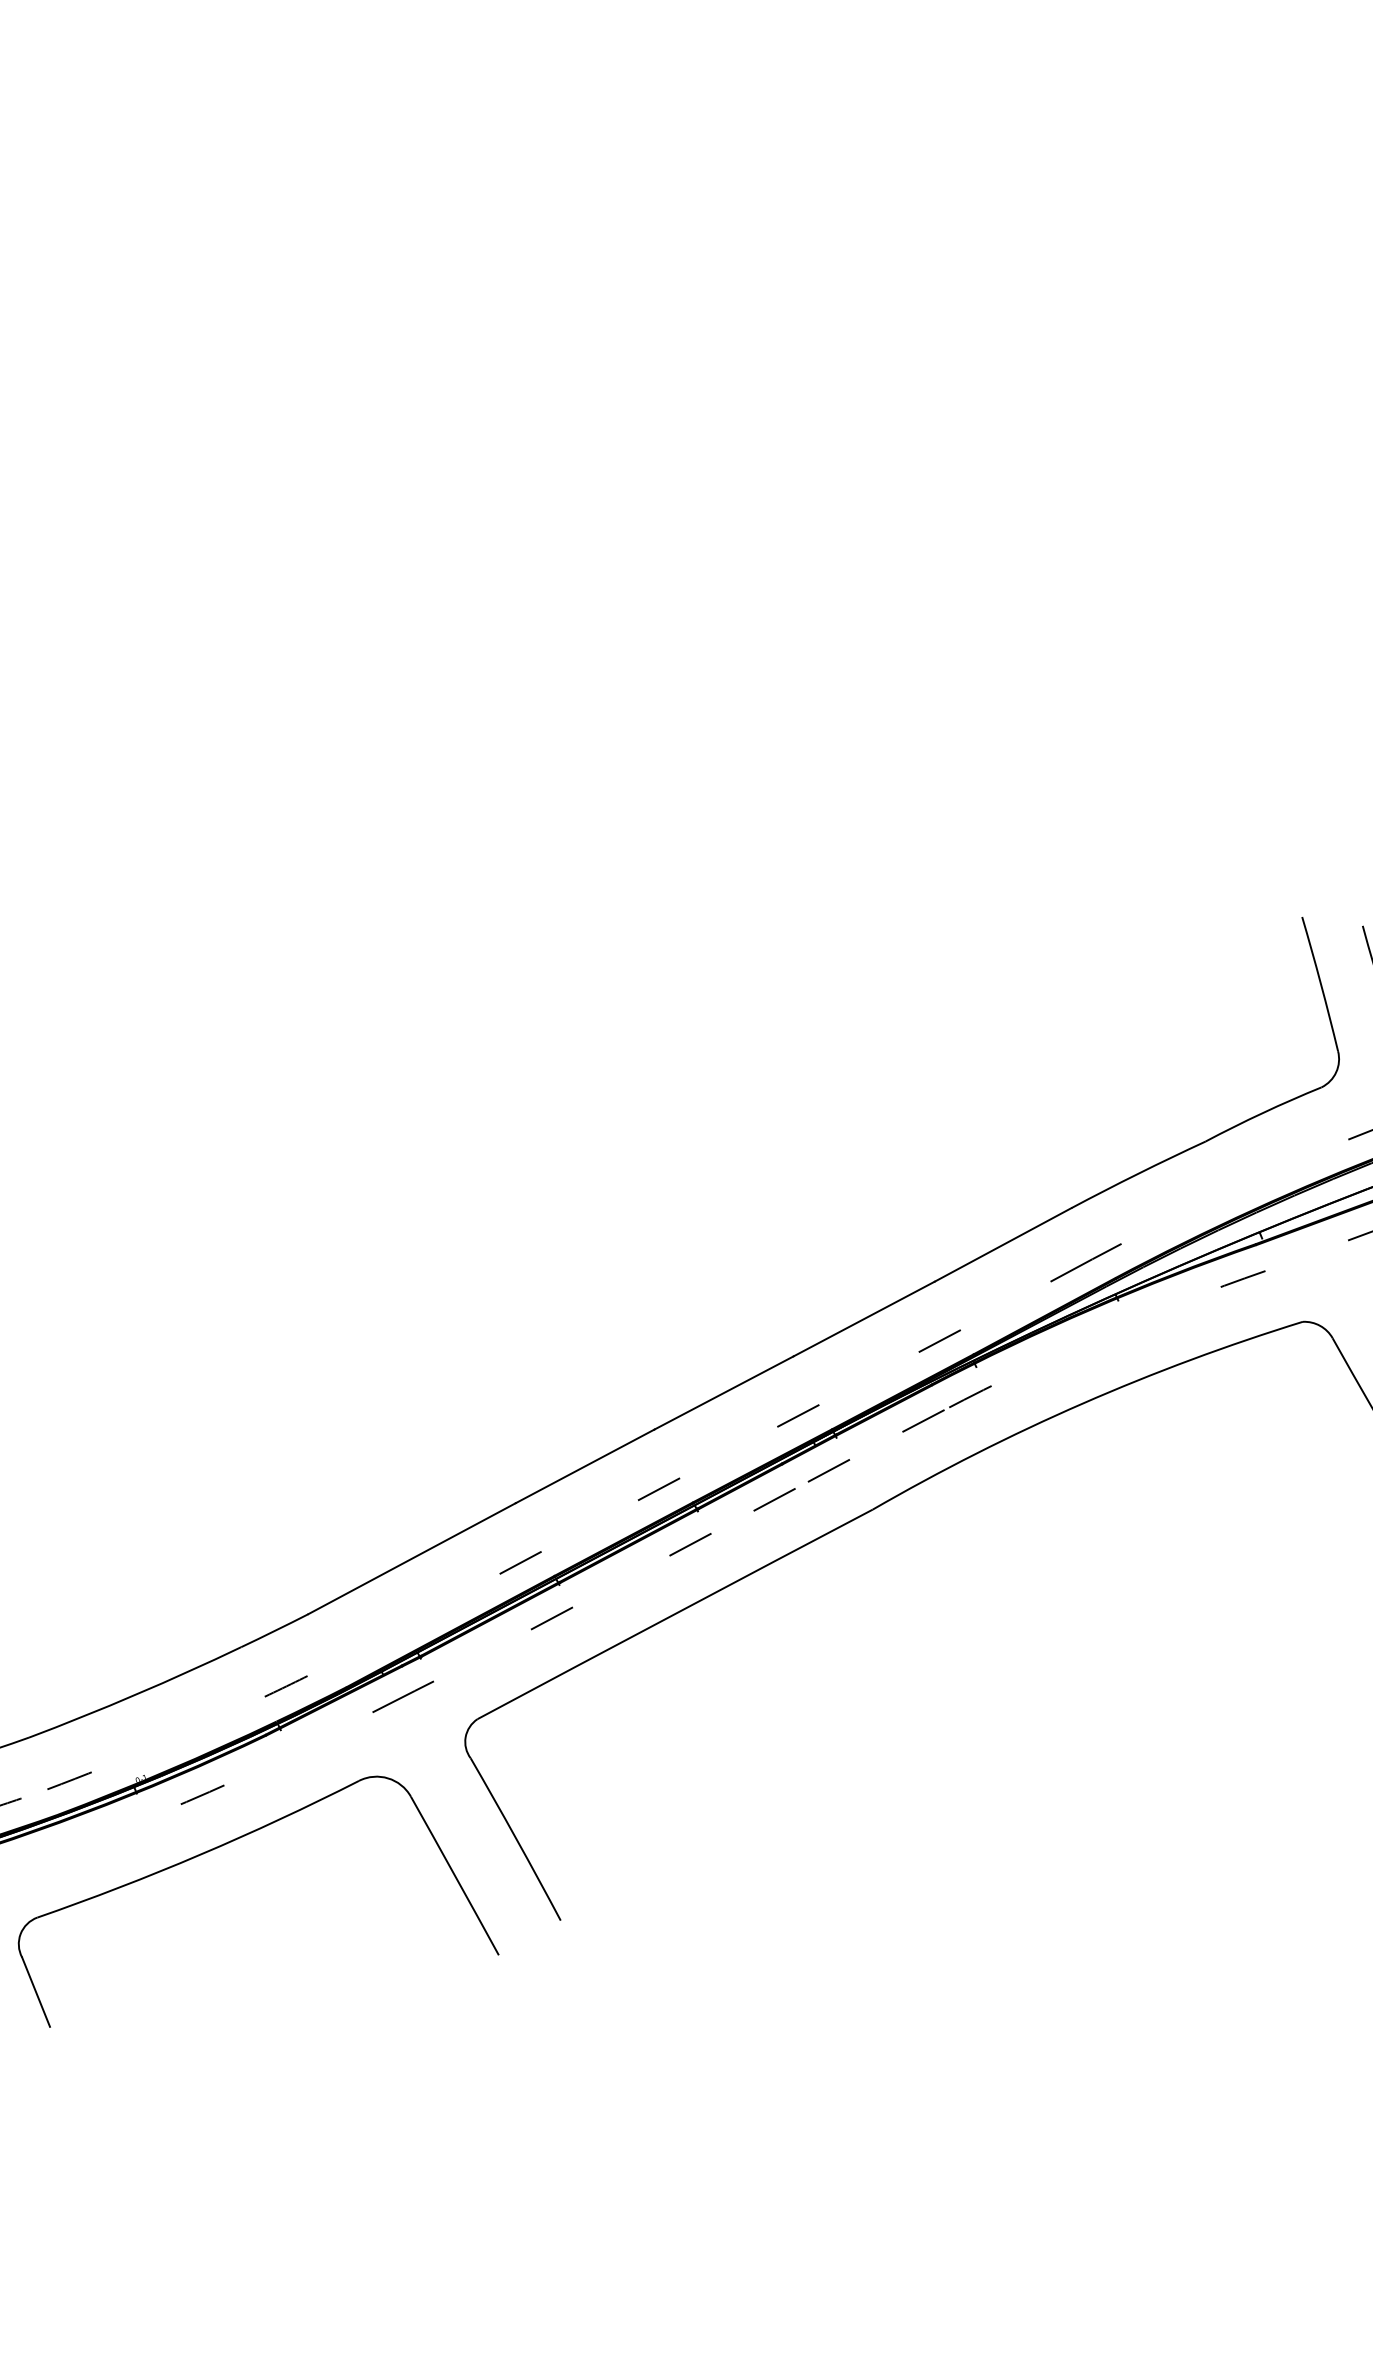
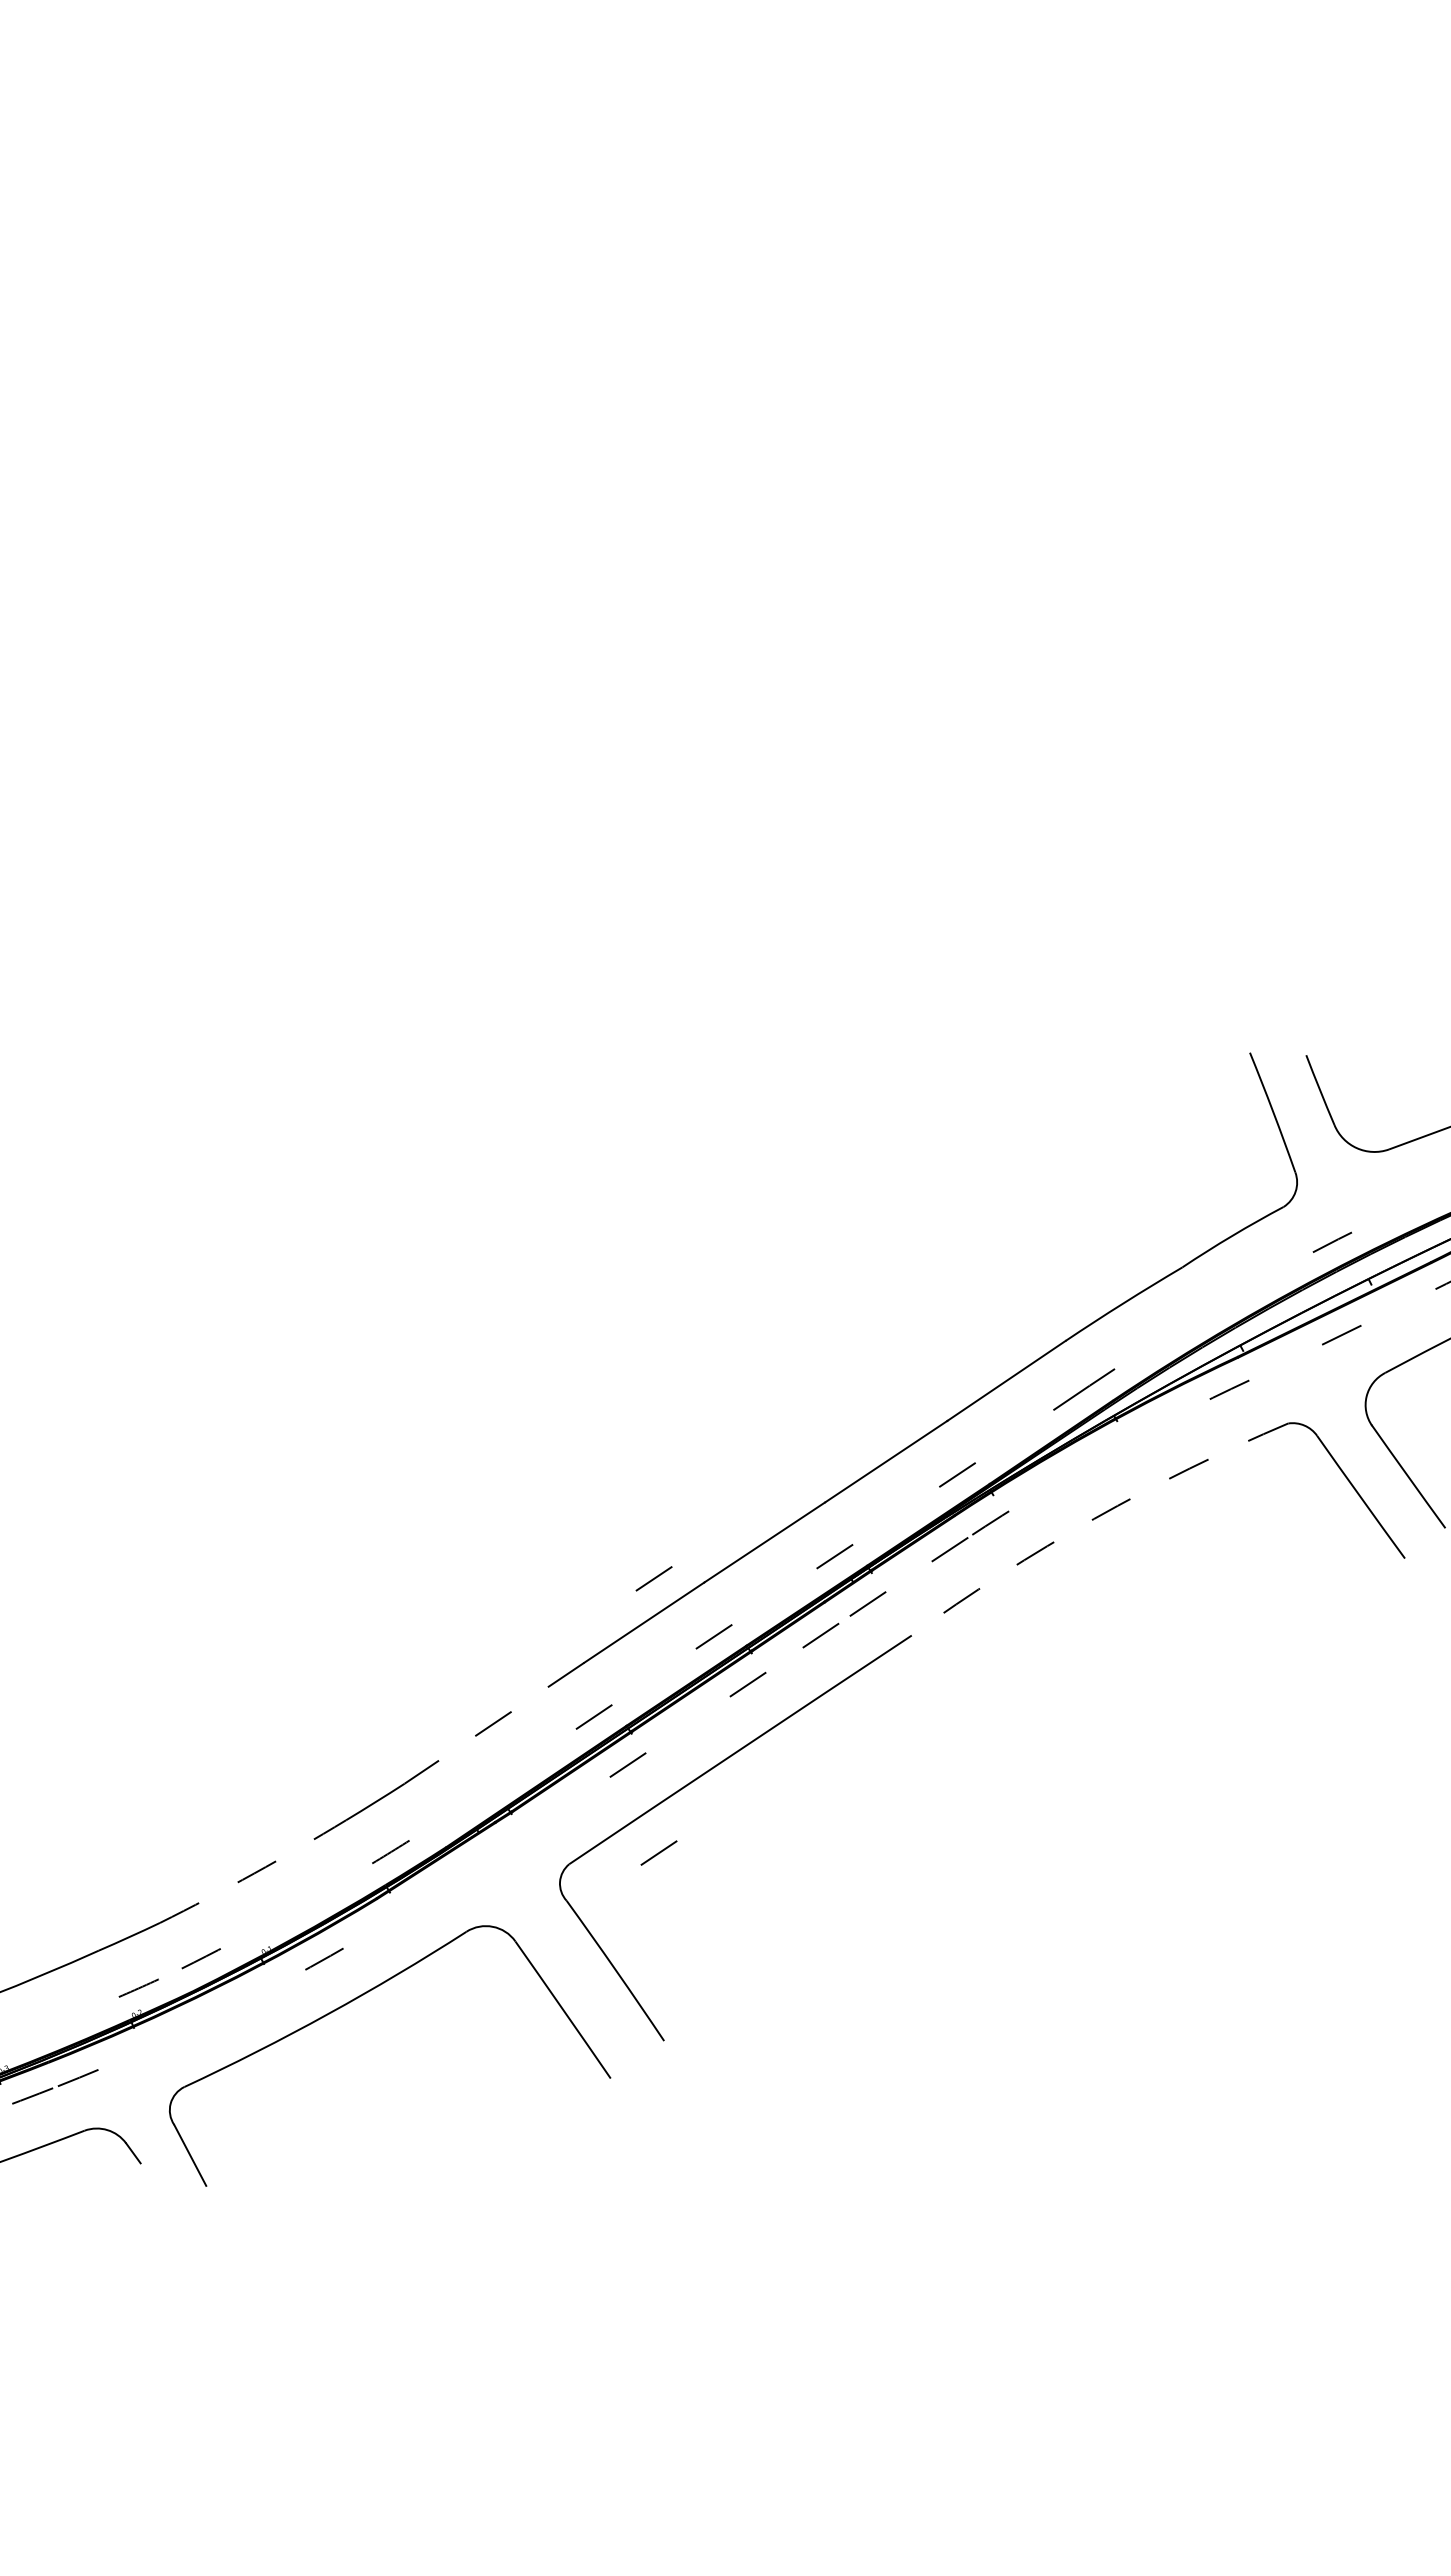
arc: (1083, 1403) -> (1094, 1518), solid -> dashed
line: (599, 1419) -> (653, 1578), added
line: (412, 1558) -> (494, 1723), solid -> dashed
arc: (136, 1694) -> (254, 1873), solid -> dashed
line: (402, 1696) -> (498, 1850), removed
line: (575, 1716) -> (658, 1852), added

